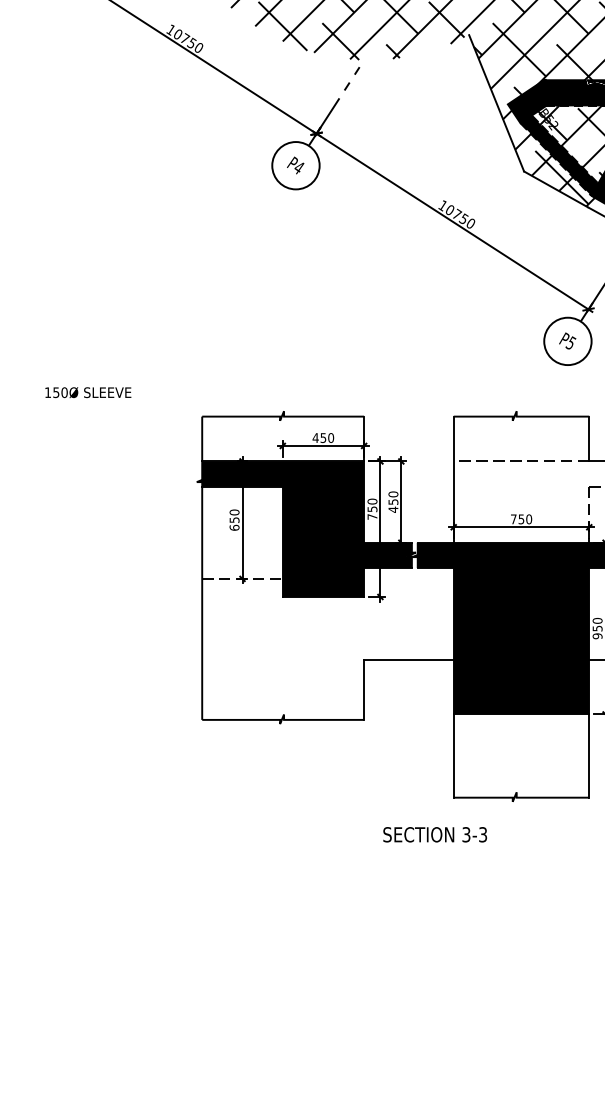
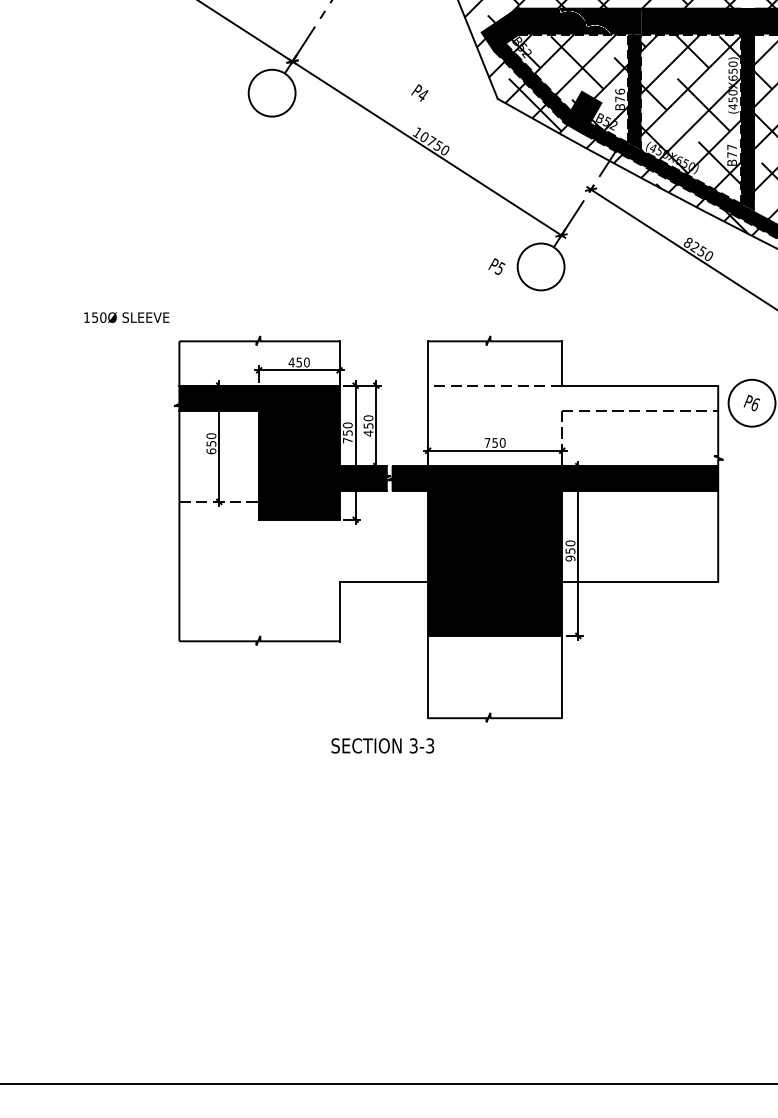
text: (295, 165) -> (419, 92), moved
text: (567, 340) -> (496, 266), moved
text: (88, 392) -> (126, 317), moved
text: (434, 834) -> (382, 745), moved

